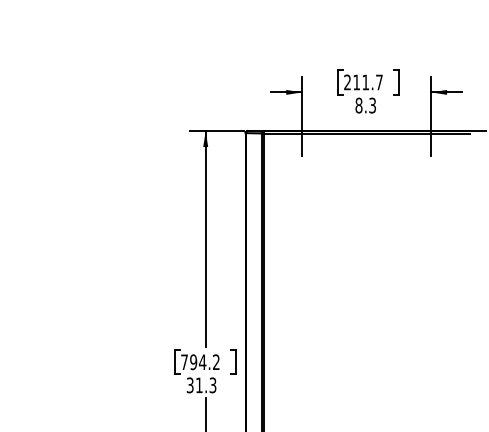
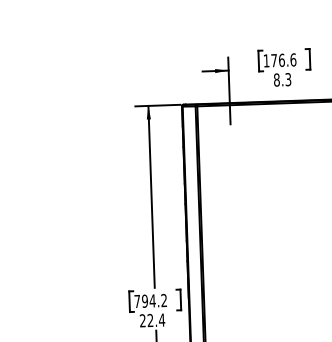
text: (363, 82) -> (279, 60), 211.7 -> 176.6
text: (201, 385) -> (152, 320), 31.3 -> 22.4

